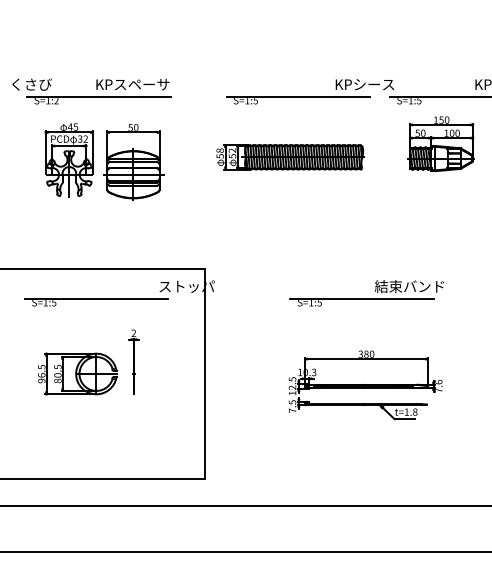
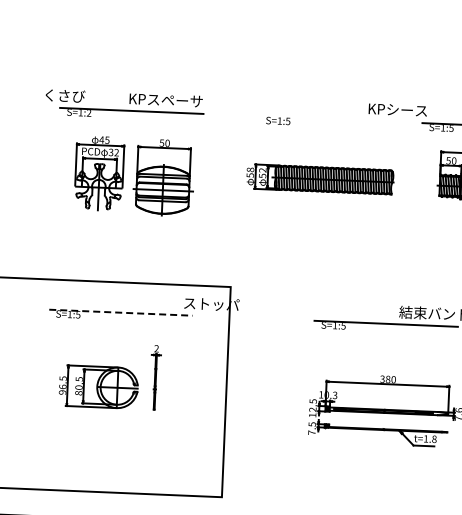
line: (298, 96) -> (331, 119), removed
line: (96, 298) -> (120, 312), solid -> dashed

